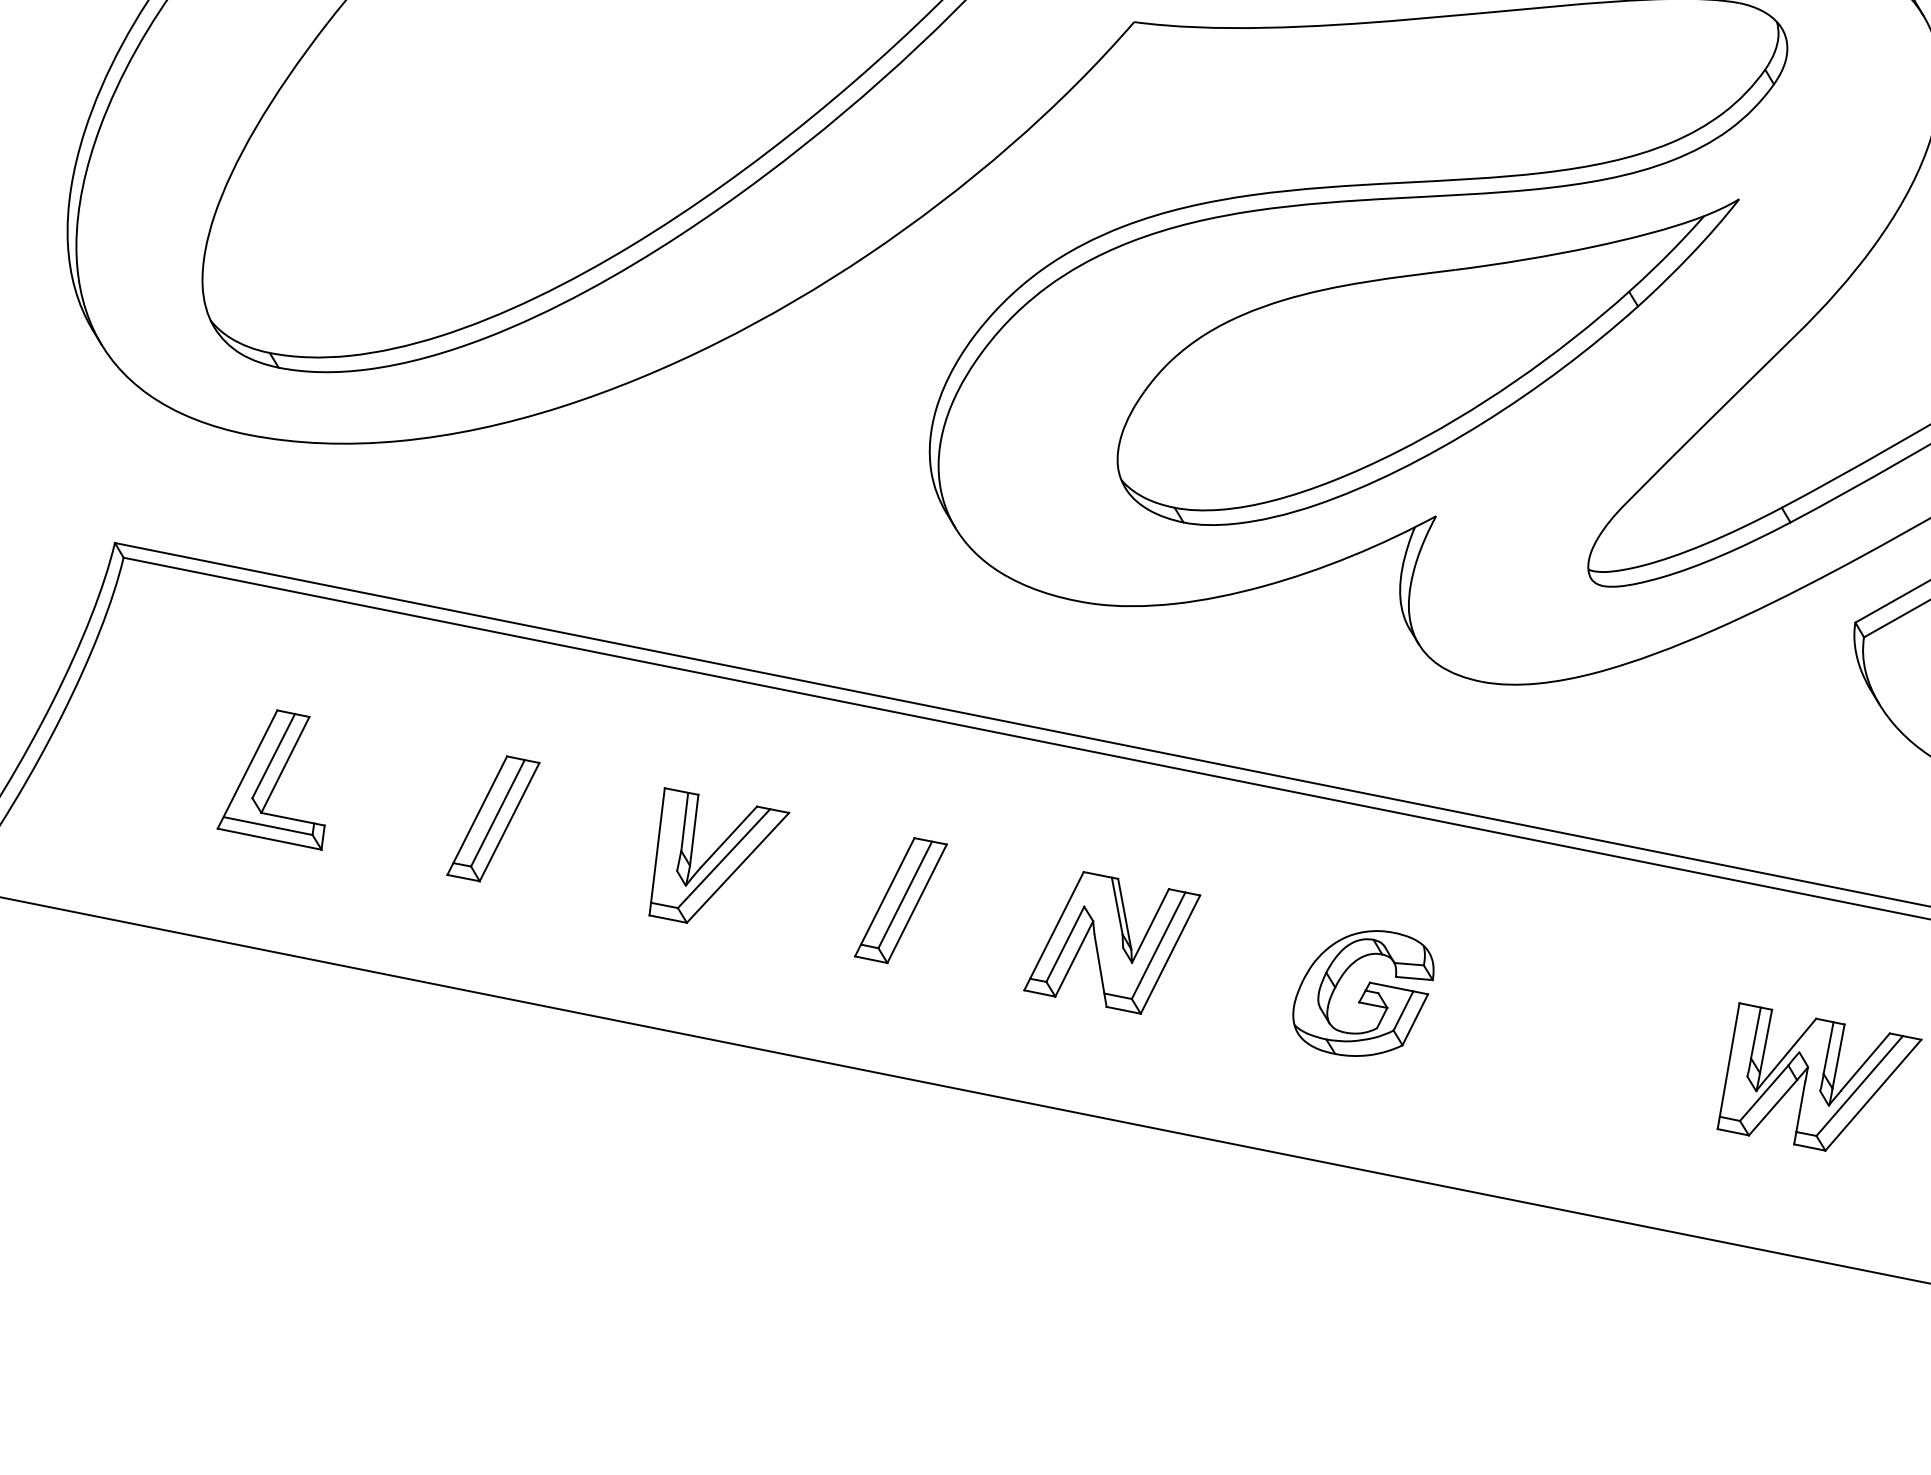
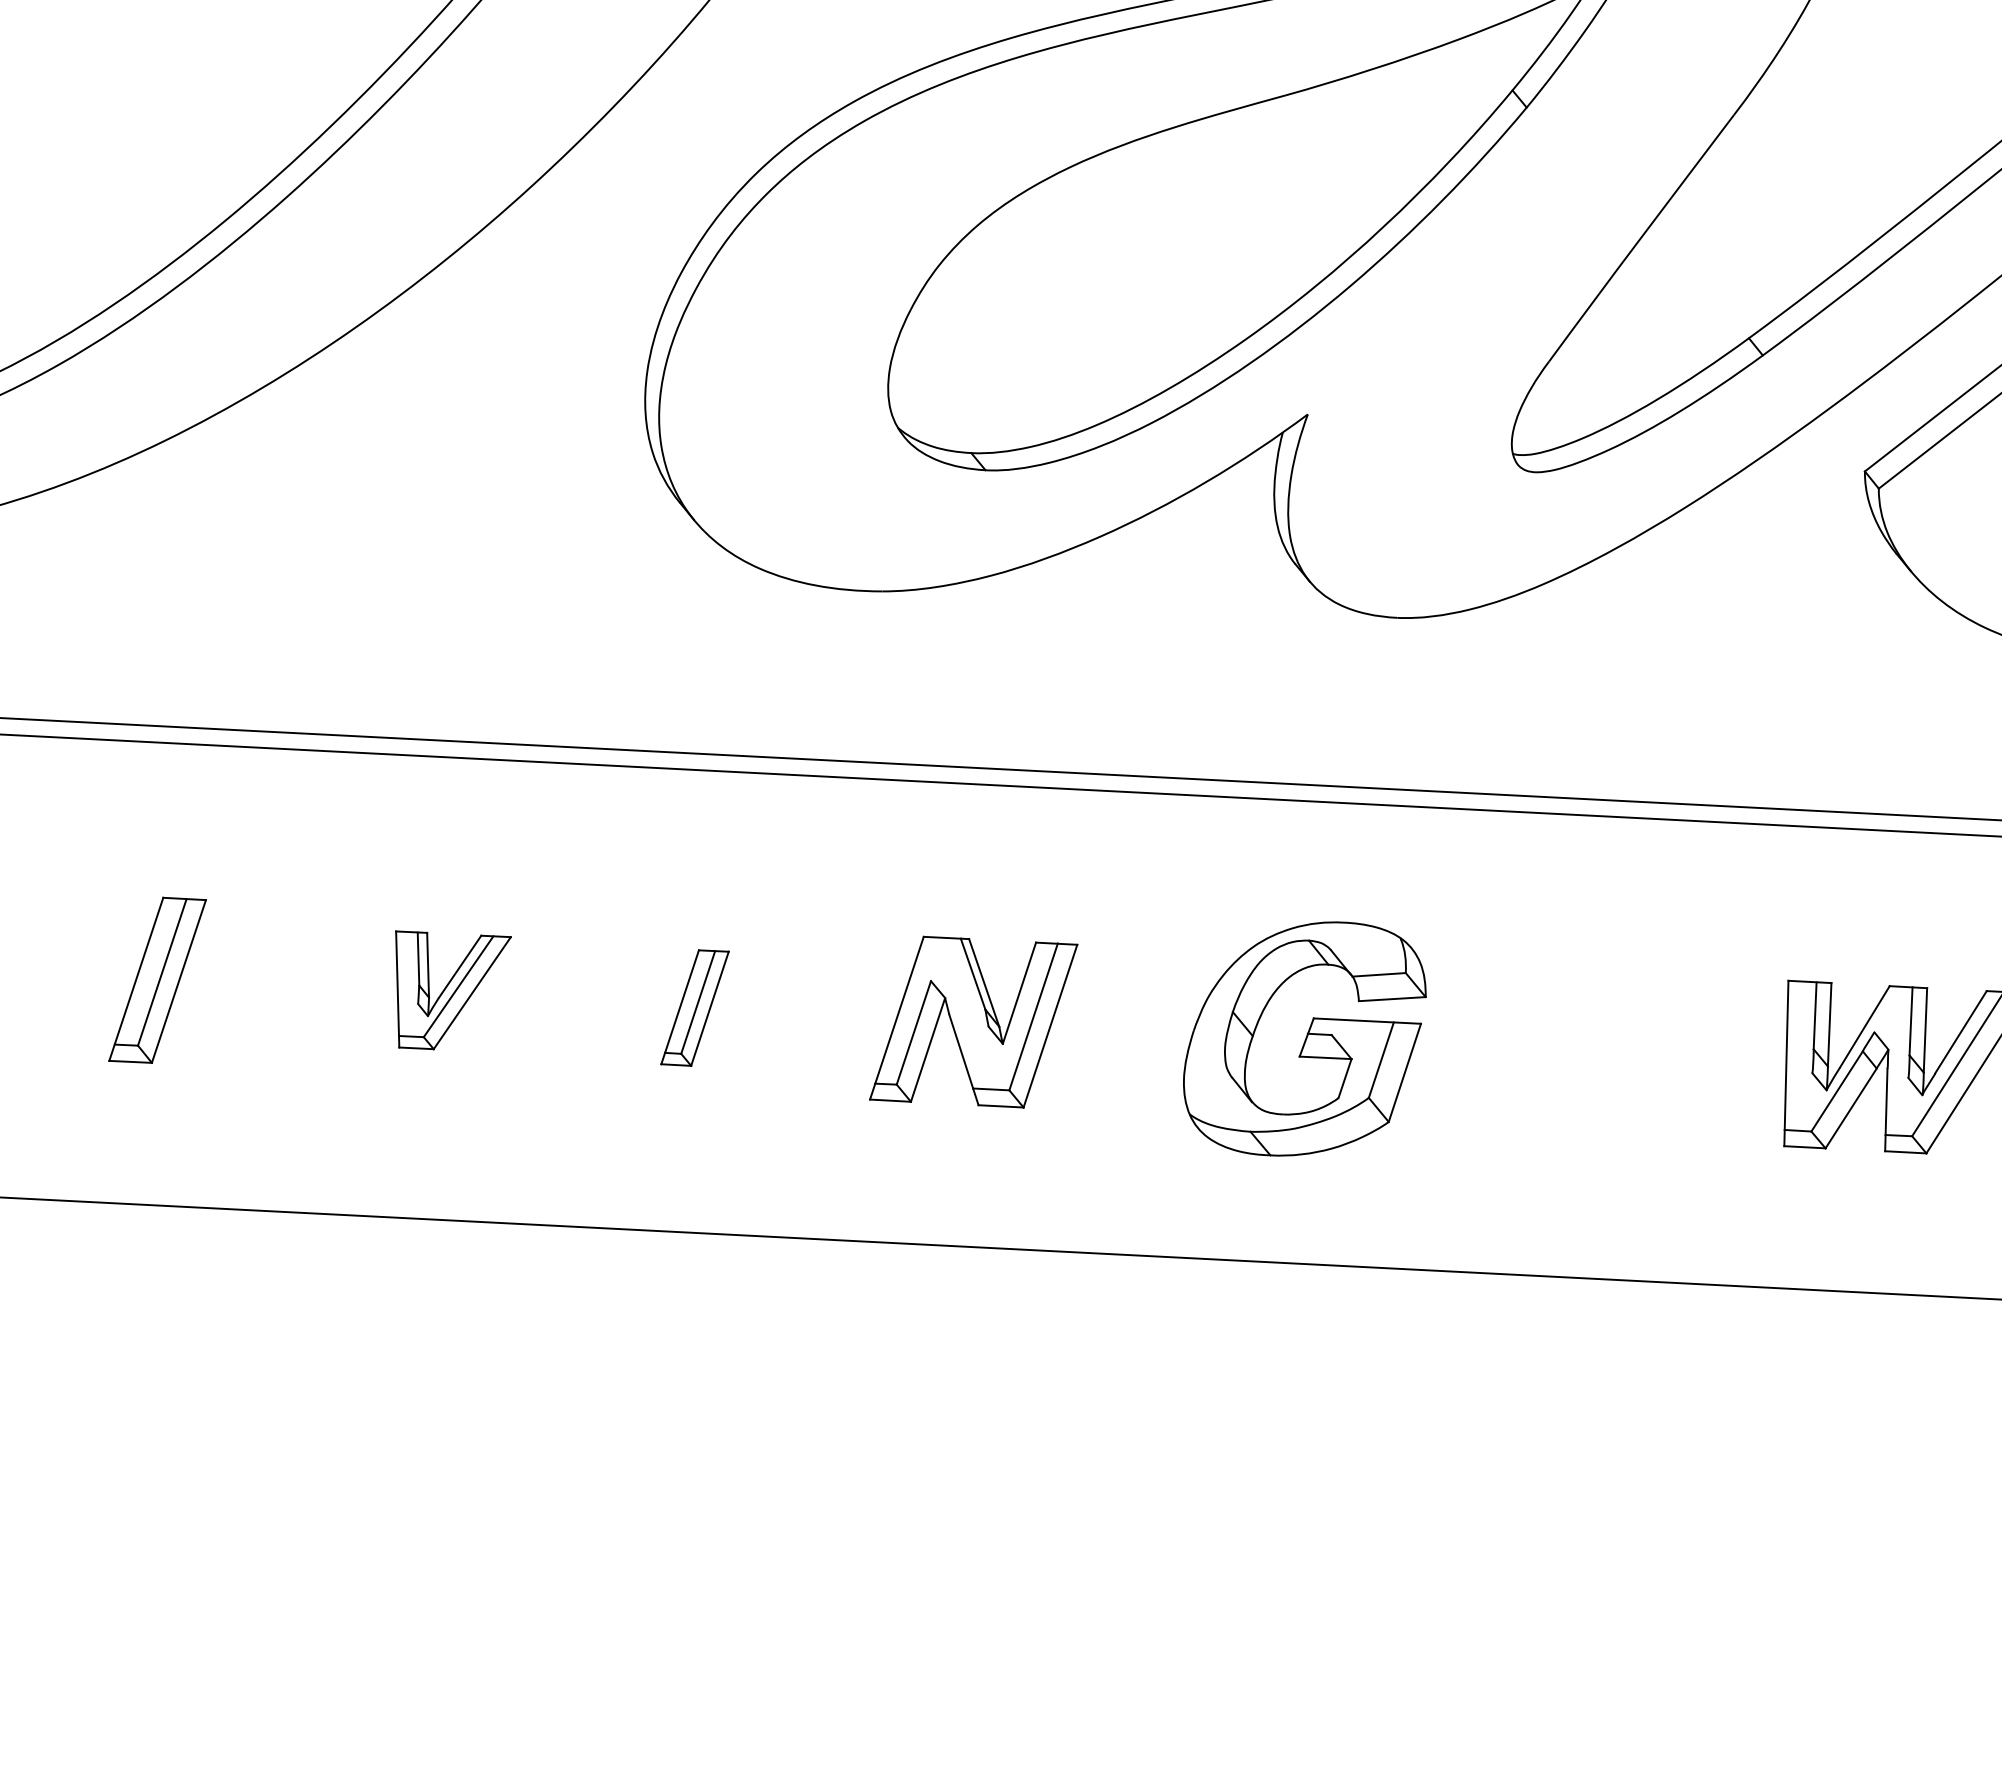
part: (719, 855) -> (454, 984), size x0.7
part: (900, 900) -> (694, 1007), size x0.7
part: (1363, 993) -> (1305, 1039), size x1.4

